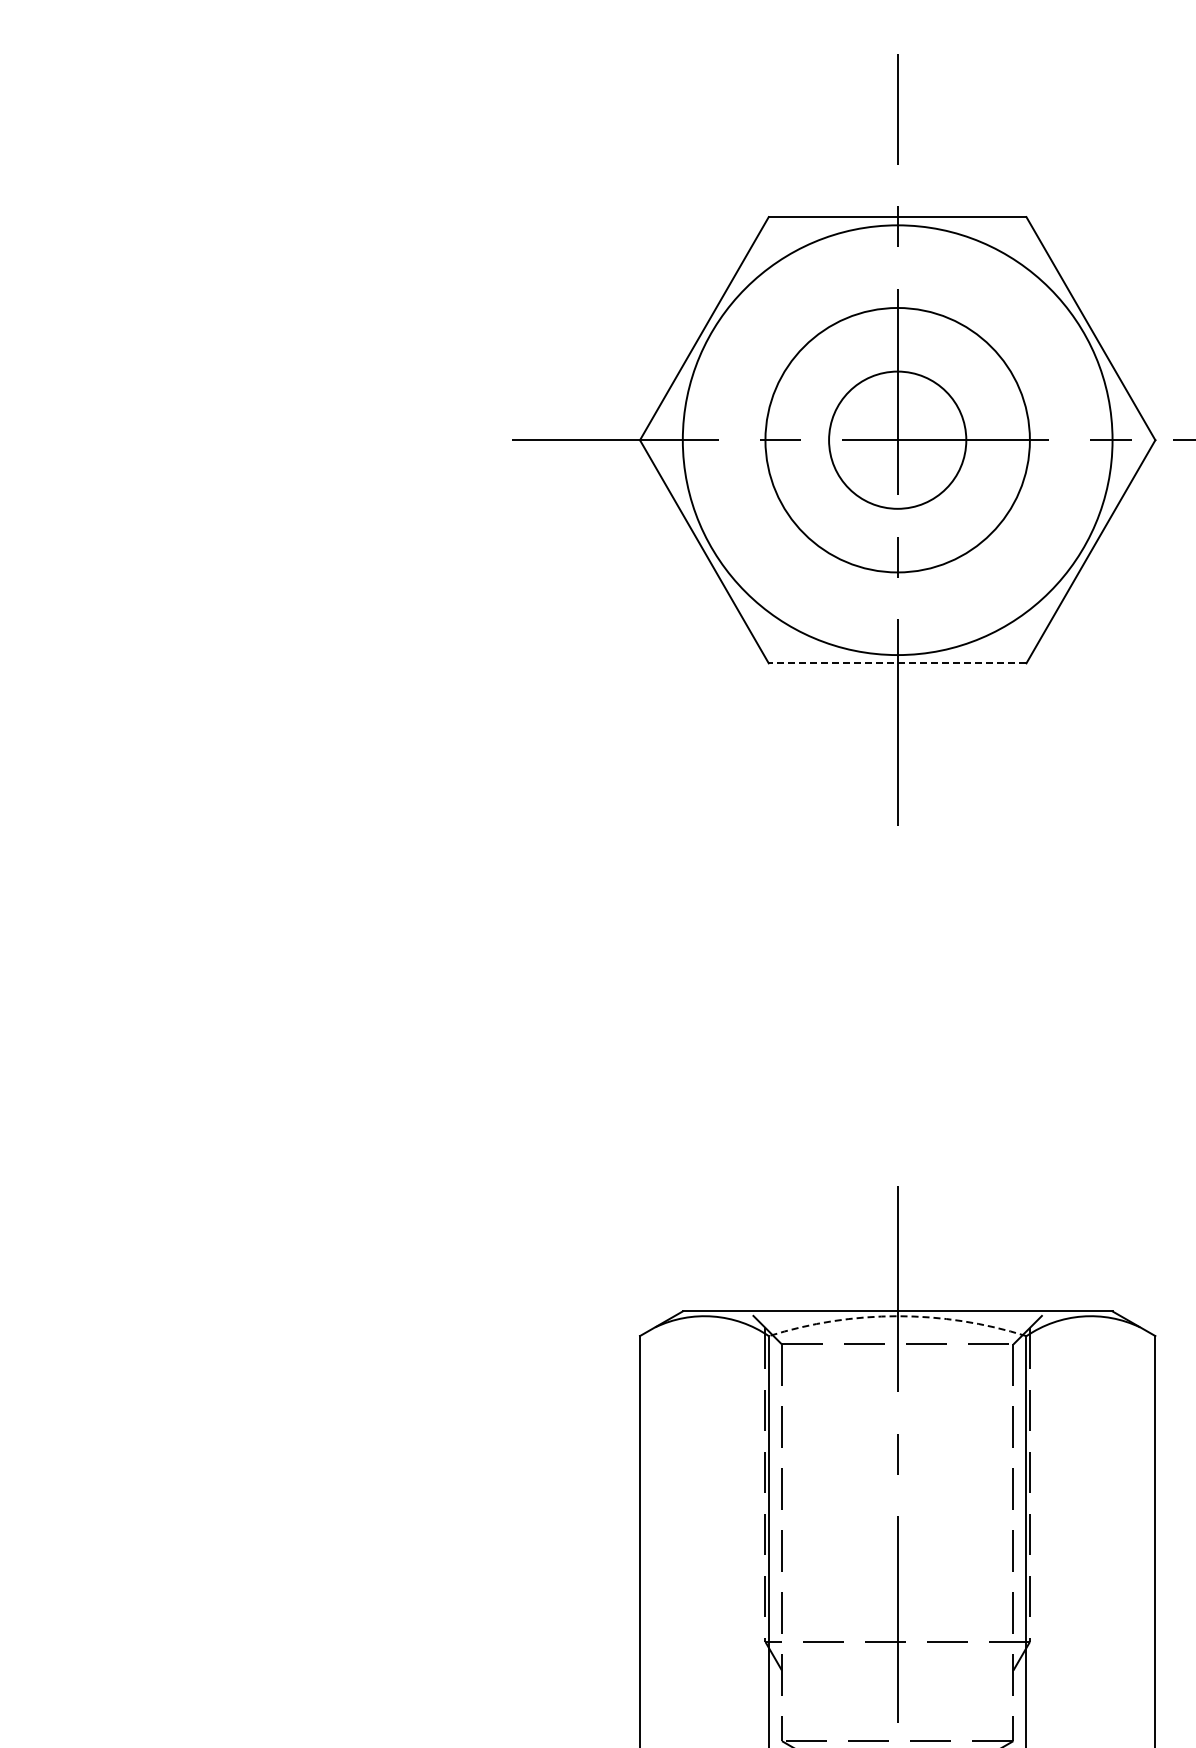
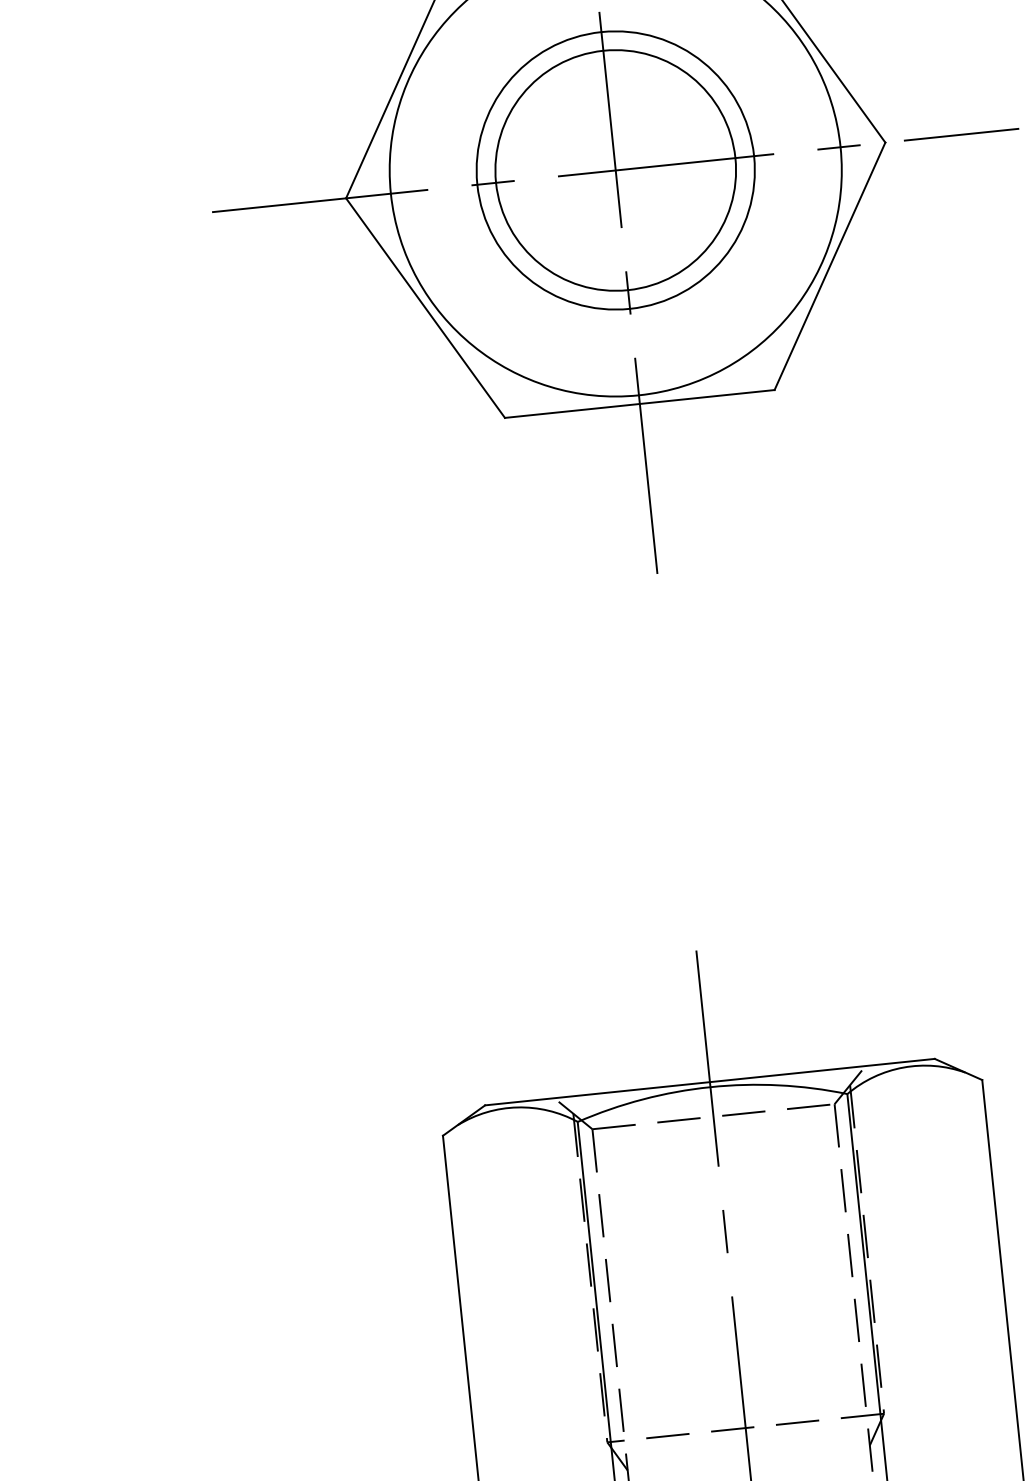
circle: (897, 439) -> (615, 169), size x1.67
line: (897, 663) -> (639, 404), dashed -> solid
arc: (897, 1316) -> (710, 1087), dashed -> solid

